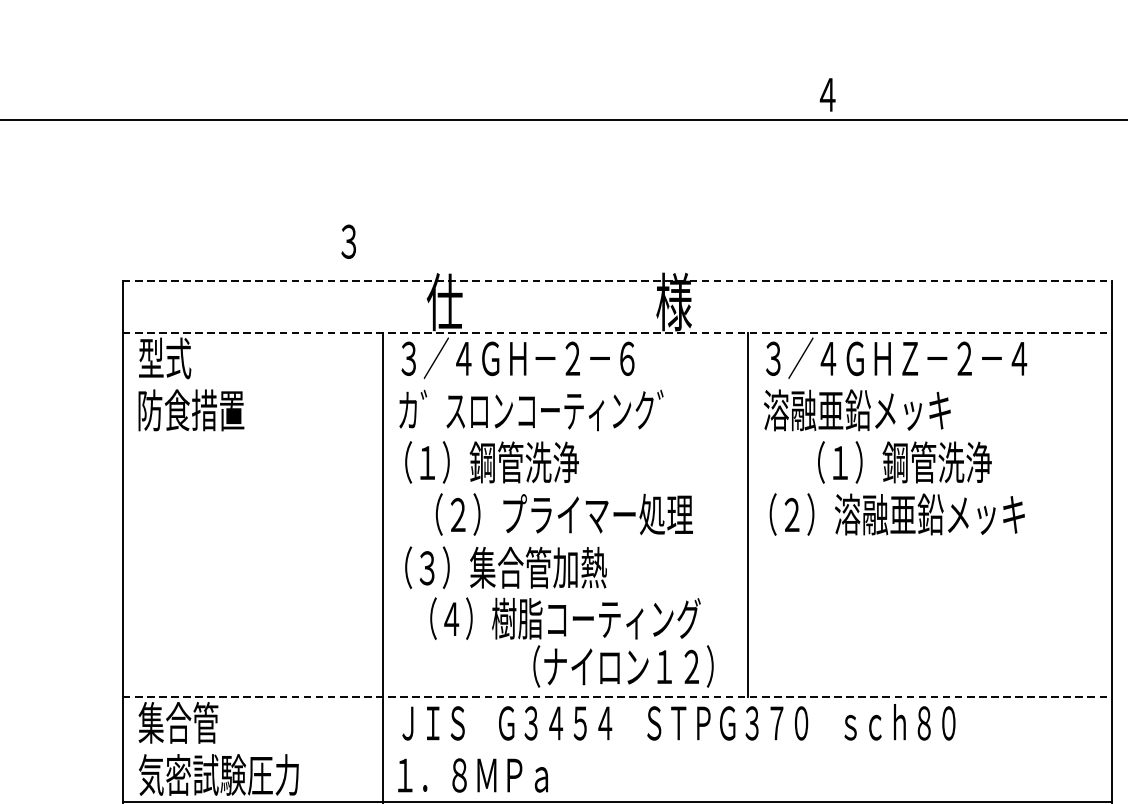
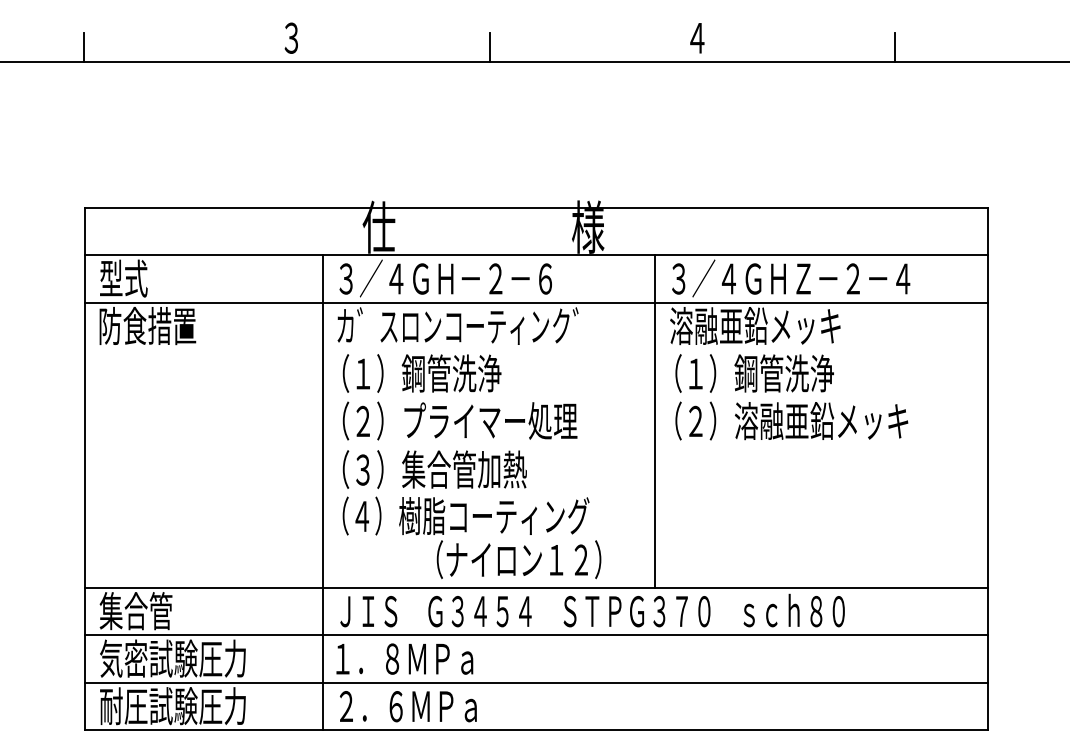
text: (827, 95) -> (697, 38), moved
line: (121, 105) -> (84, 47), added
line: (565, 105) -> (489, 47), added
line: (1010, 105) -> (895, 47), added
text: (347, 240) -> (290, 37), moved
line: (618, 280) -> (537, 207), dashed -> solid
line: (618, 333) -> (537, 255), dashed -> solid
line: (617, 384) -> (536, 302), added
text: (904, 462) -> (754, 373), moved
text: (563, 513) -> (459, 420), moved
text: (571, 642) -> (471, 537), moved
line: (618, 696) -> (537, 587), dashed -> solid
line: (617, 749) -> (536, 635), added

